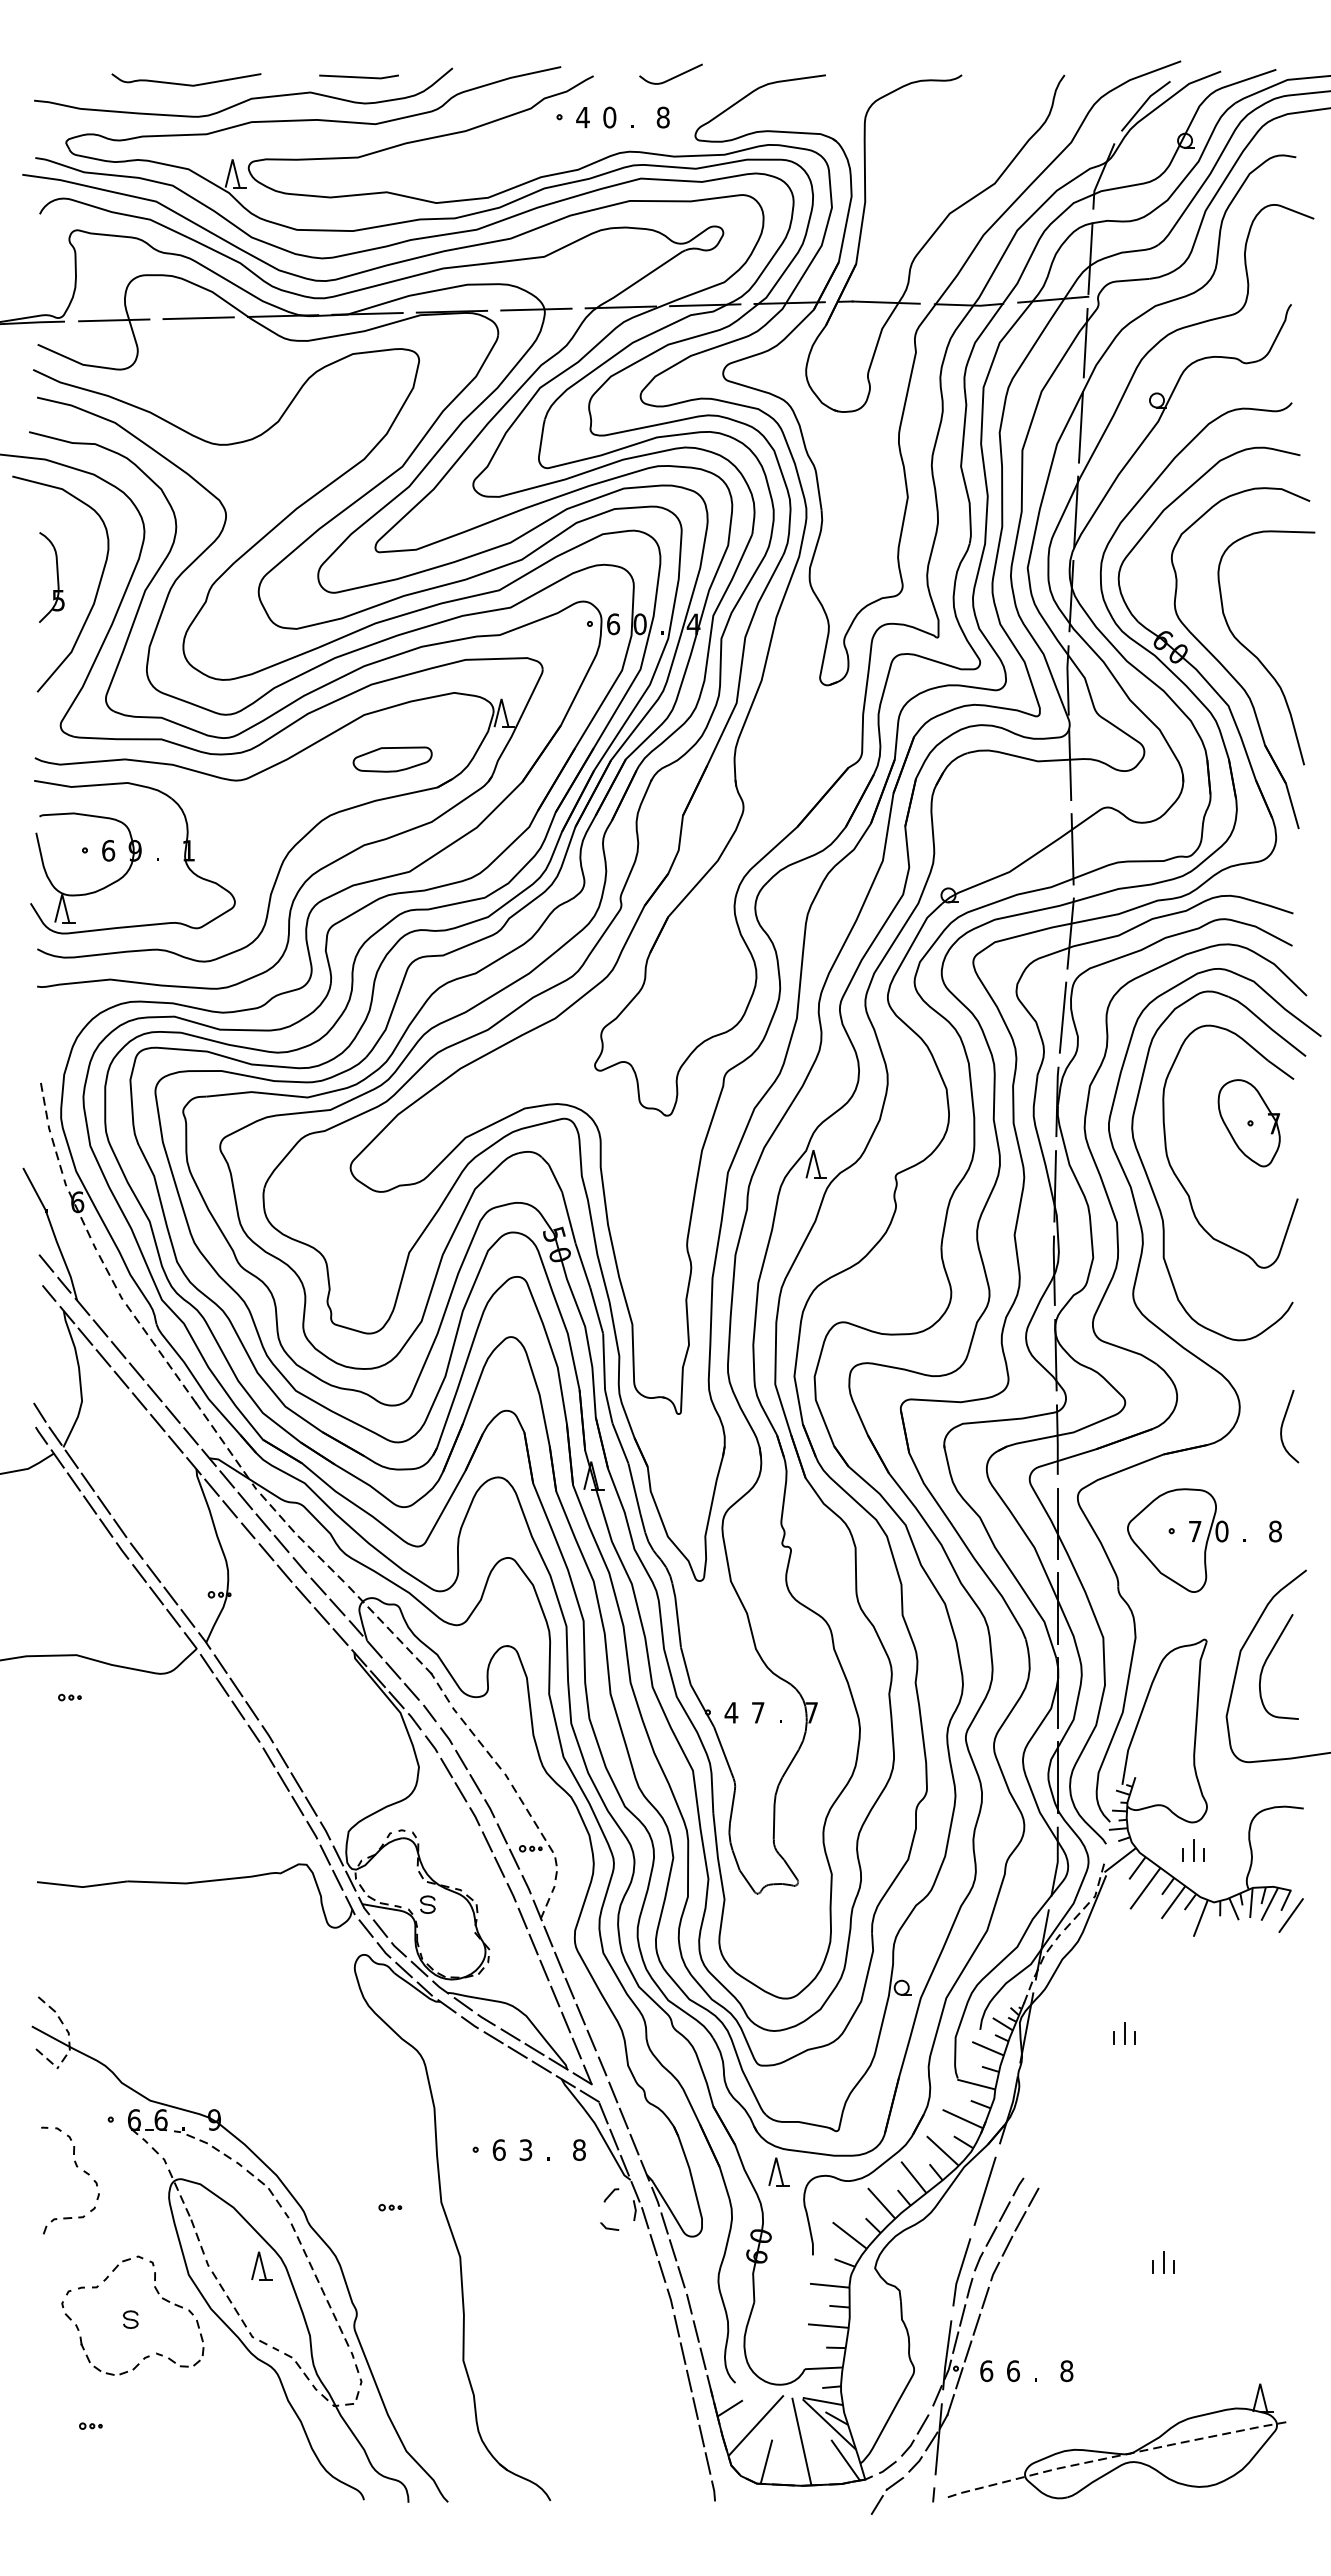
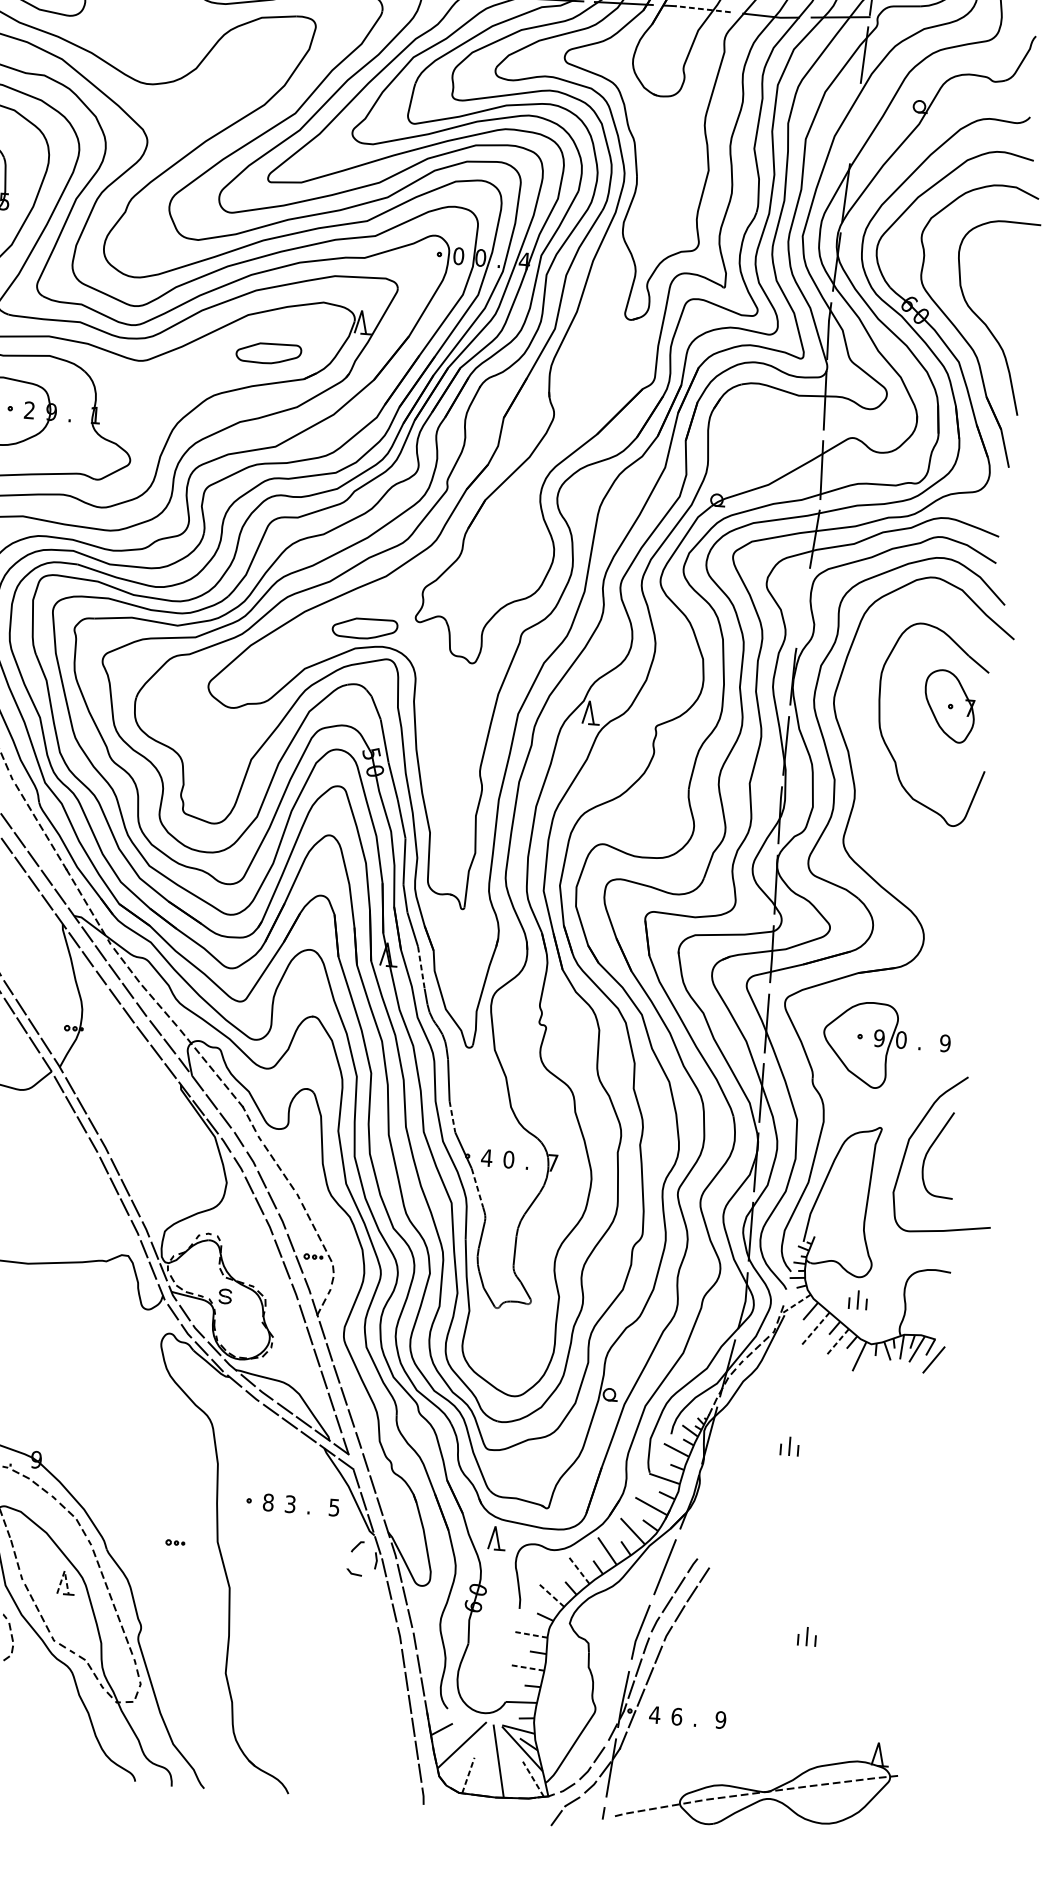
line: (886, 302) -> (703, 9), solid -> dashed
line: (1080, 427) -> (854, 124), removed
text: (613, 623) -> (458, 255), 6 -> 0
text: (108, 850) -> (29, 410), 6 -> 2
line: (1062, 1017) -> (802, 607), removed
part: (534, 1083) -> (364, 628), added
part: (1152, 1186) -> (866, 752), removed
curve: (1283, 1424) -> (958, 956), removed
line: (634, 1488) -> (421, 967), solid -> dashed
text: (1194, 1531) -> (878, 1038), 7 -> 9
text: (1275, 1531) -> (945, 1043), 8 -> 9
line: (686, 1666) -> (452, 1117), solid -> dashed
text: (757, 1712) -> (508, 1159), 7 -> 0
line: (722, 1749) -> (477, 1187), solid -> dashed
line: (1120, 1860) -> (797, 1303), solid -> dashed
line: (1145, 1888) -> (815, 1328), solid -> dashed
line: (1173, 1902) -> (838, 1341), solid -> dashed
text: (498, 2149) -> (267, 1502), 6 -> 8
text: (579, 2149) -> (334, 1507), 8 -> 5
line: (881, 2203) -> (579, 1570), solid -> dashed
line: (849, 2235) -> (550, 1594), solid -> dashed
line: (259, 2251) -> (65, 1570), solid -> dashed
line: (829, 2285) -> (531, 1634), solid -> dashed
line: (827, 2326) -> (527, 1668), solid -> dashed
text: (986, 2371) -> (654, 1715), 6 -> 4
text: (1066, 2371) -> (720, 1720), 8 -> 9
line: (845, 2460) -> (533, 1779), solid -> dashed
line: (766, 2461) -> (468, 1775), solid -> dashed

